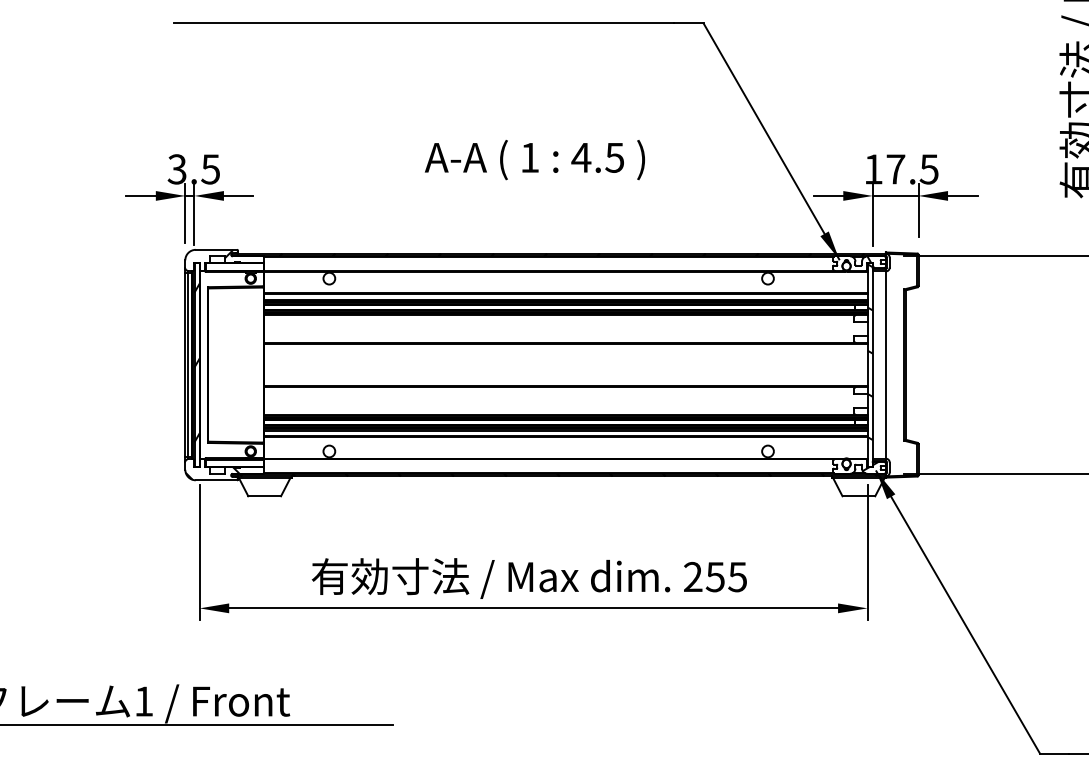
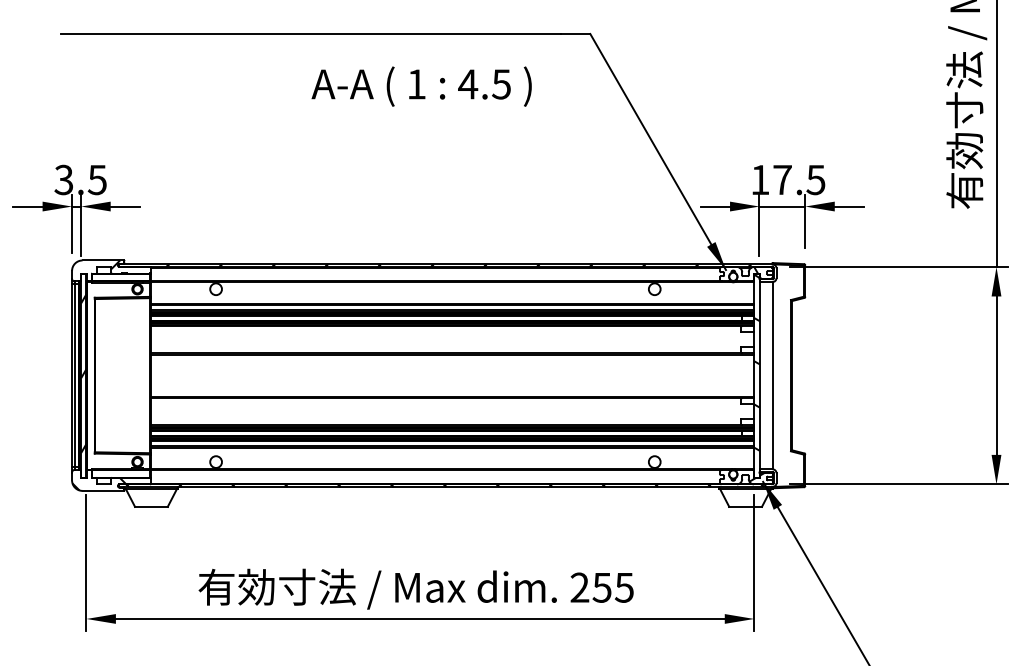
text: (534, 160) -> (421, 87), moved

